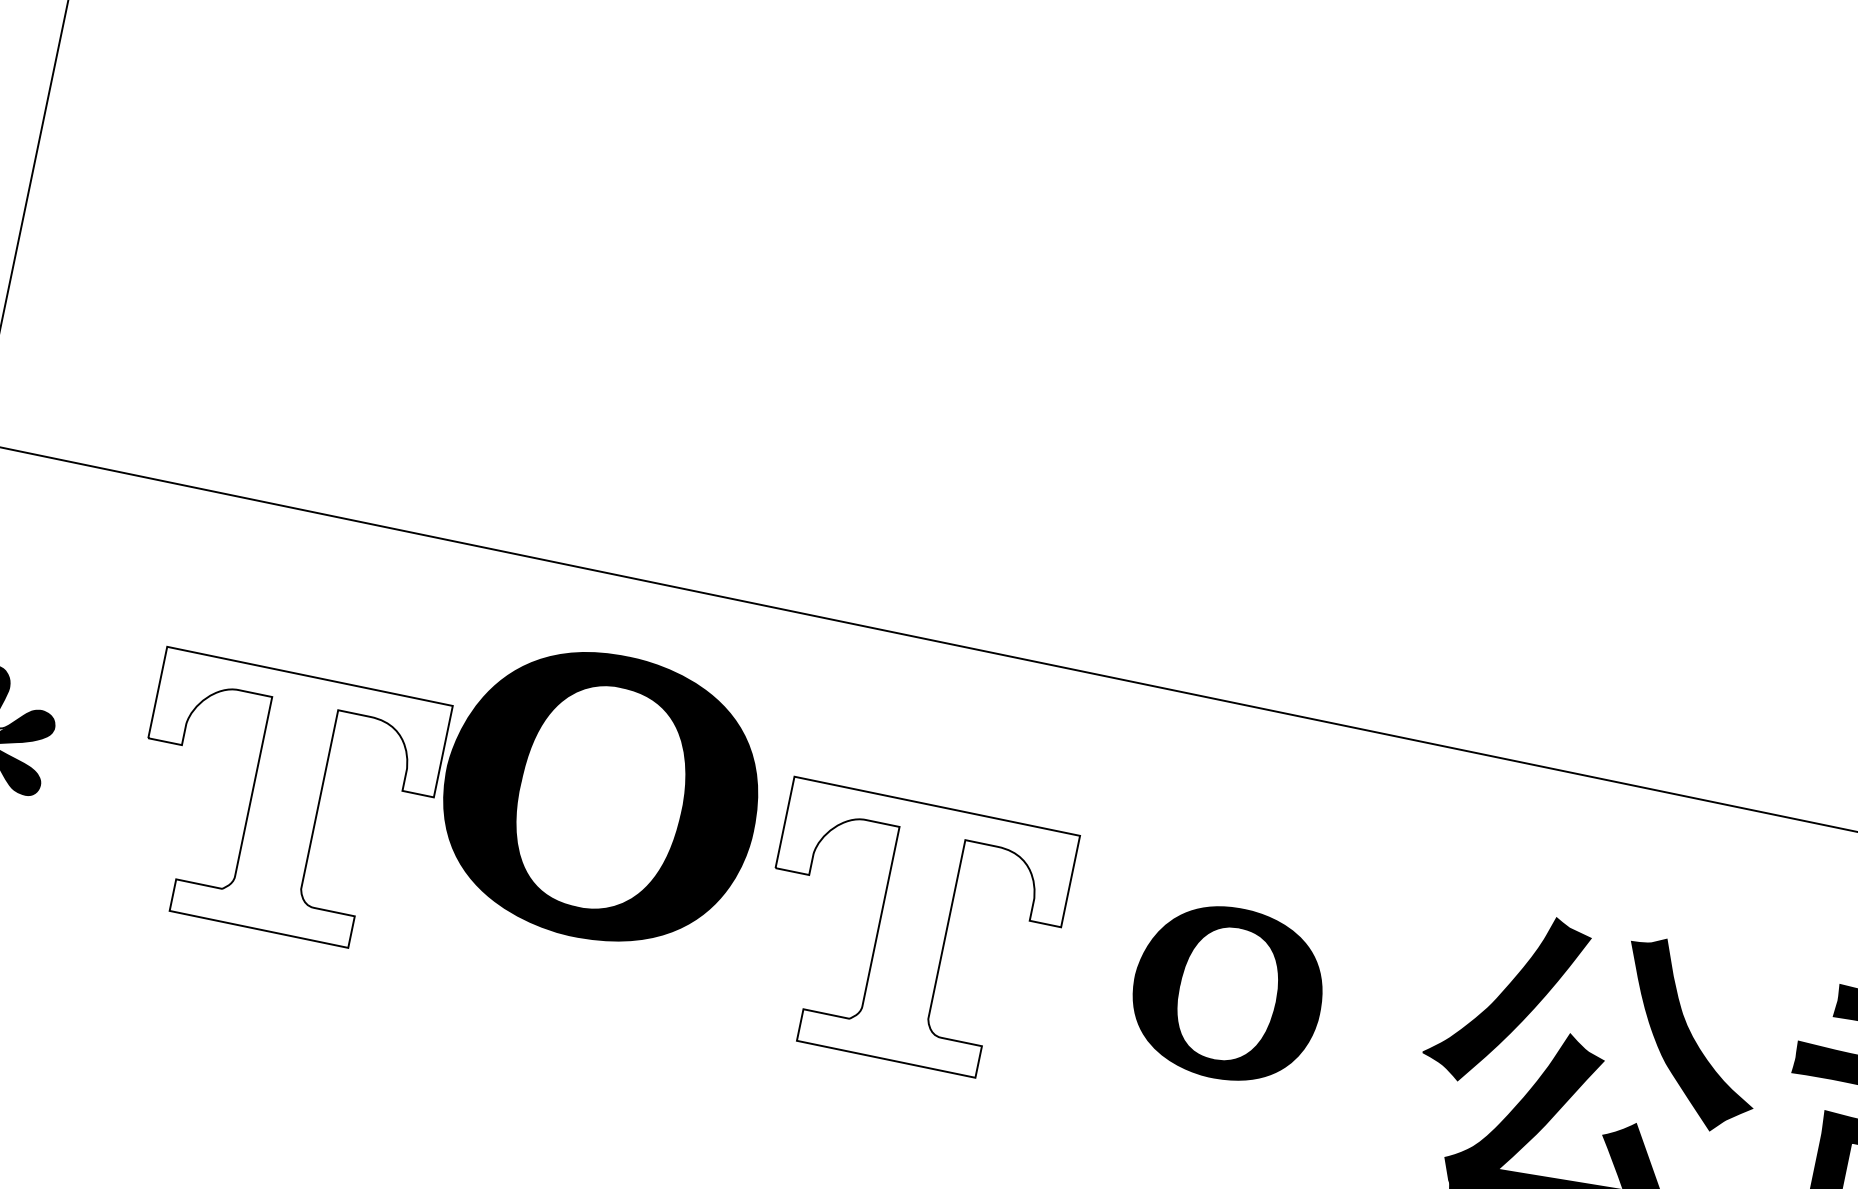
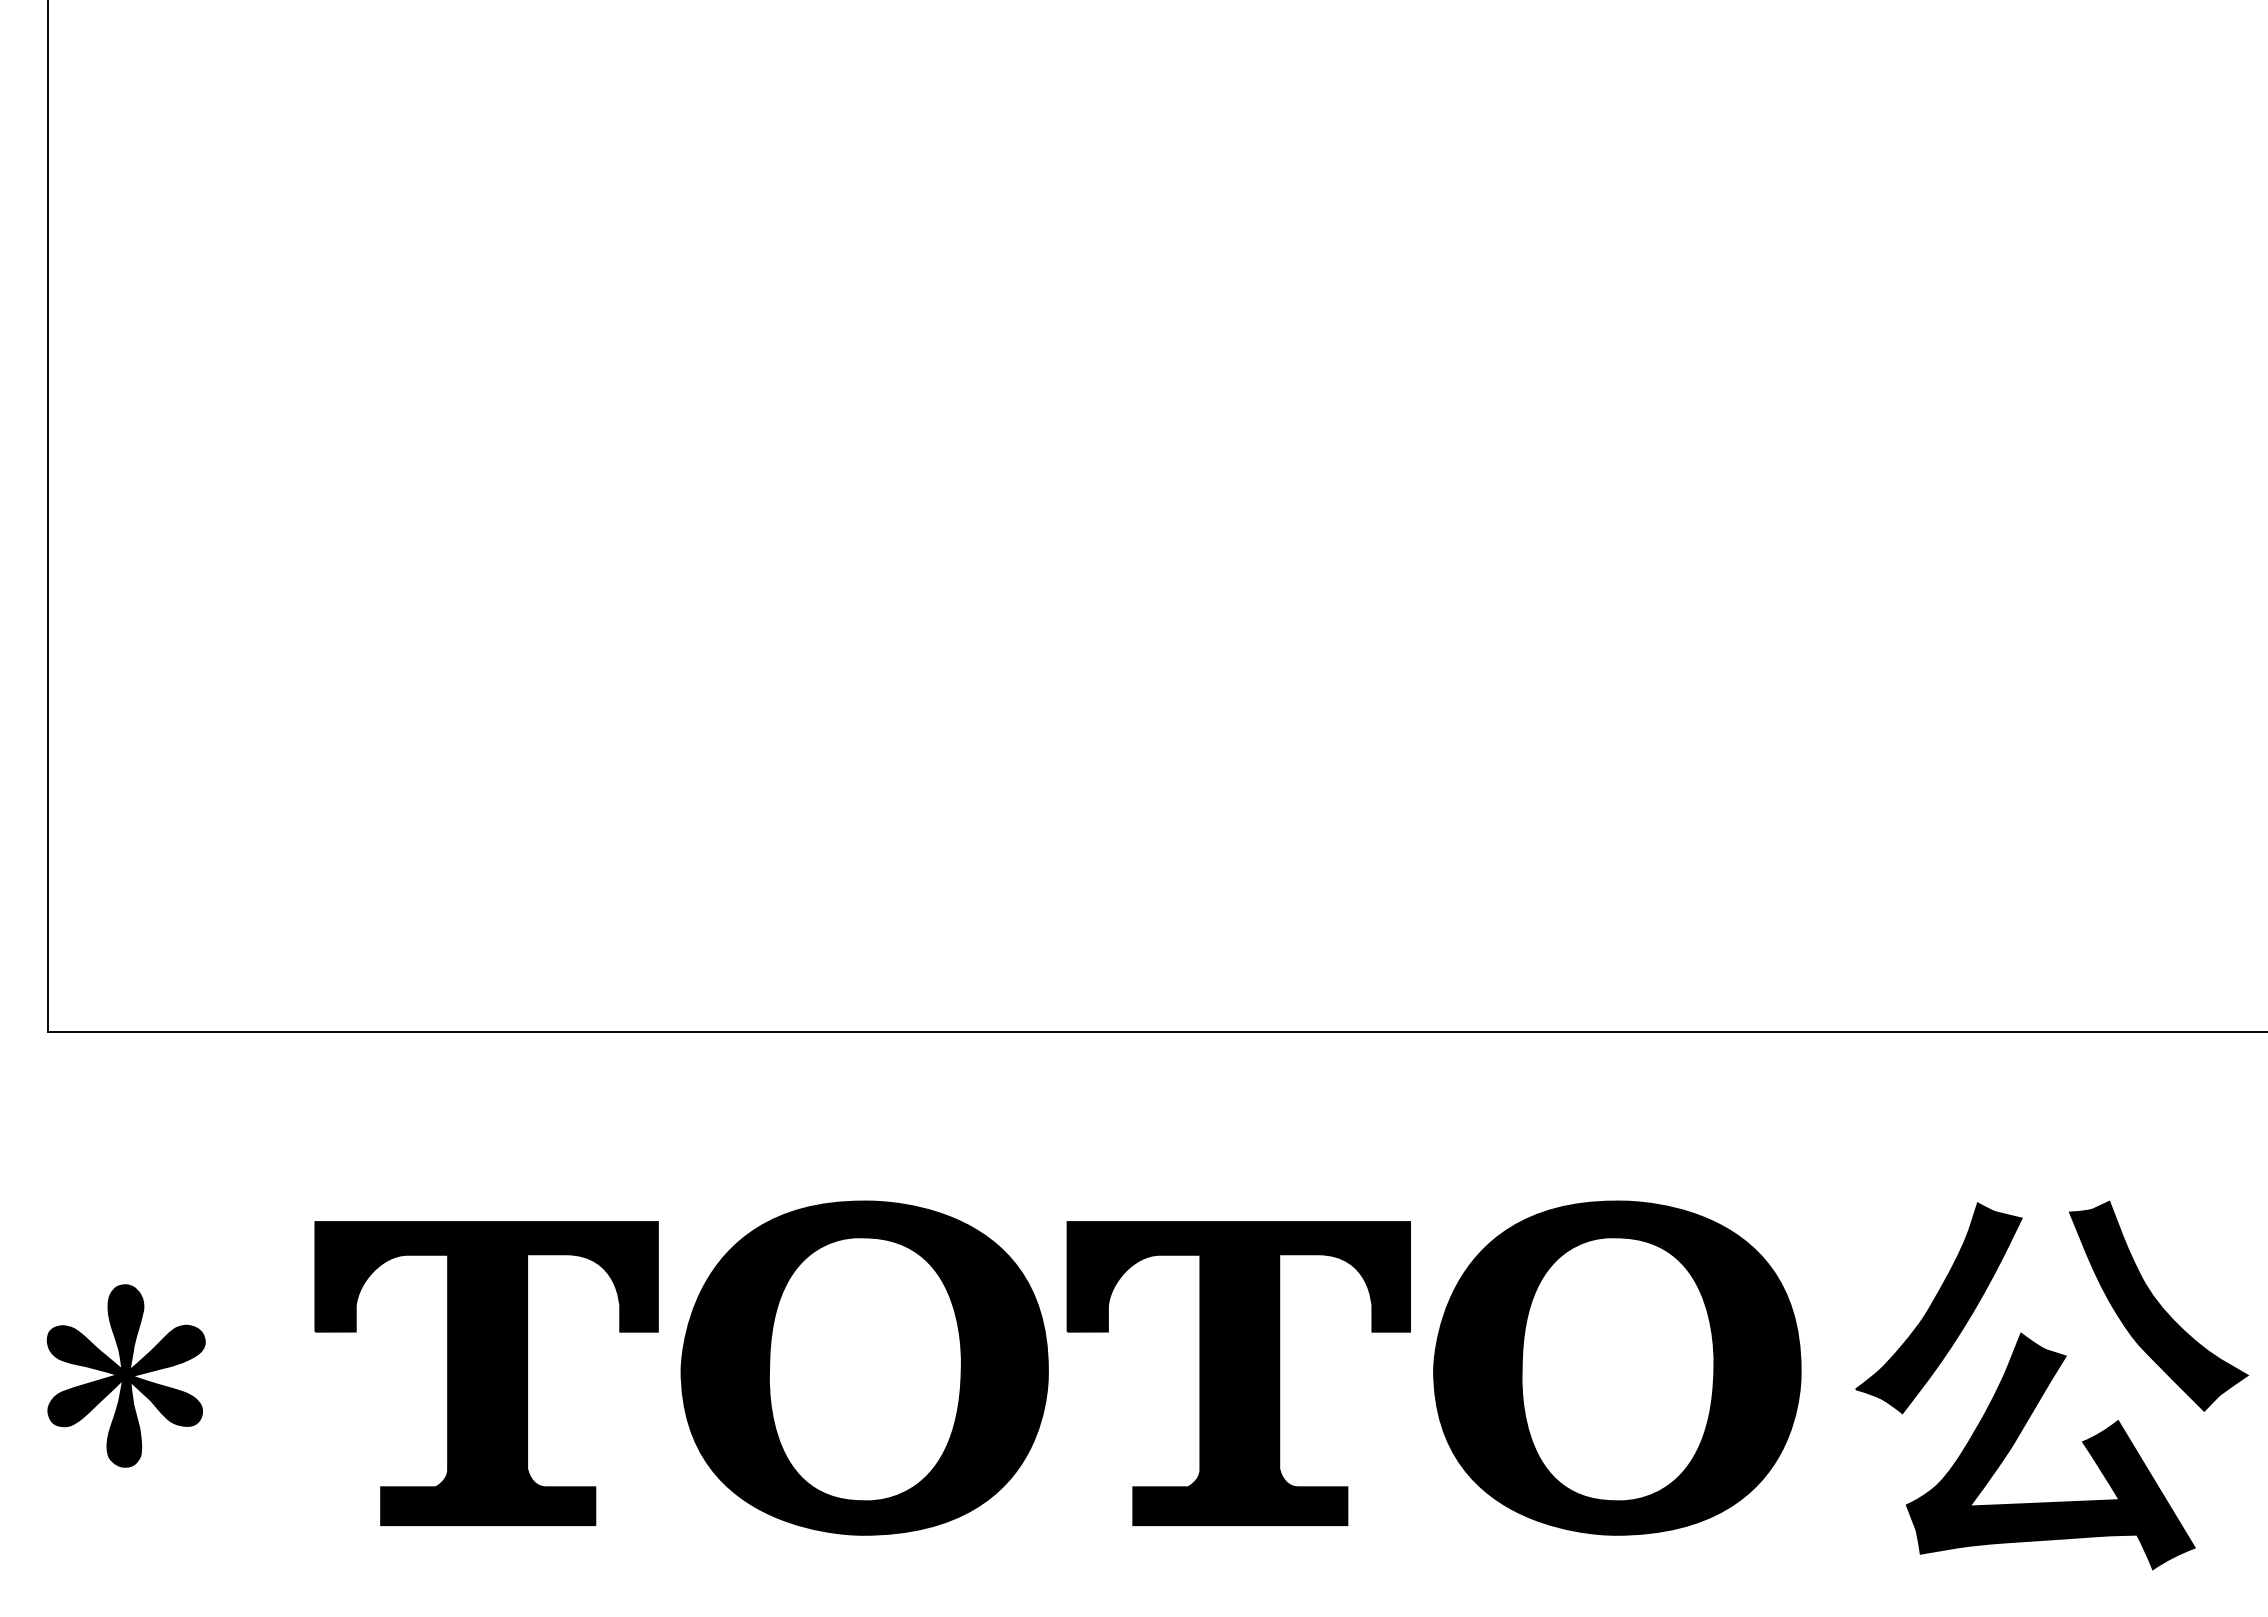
part: (600, 796) -> (864, 1367), moved
fill: (283, 802) -> (486, 1373), added
fill: (910, 932) -> (1238, 1373), added
part: (1227, 992) -> (1617, 1367), size x1.67

